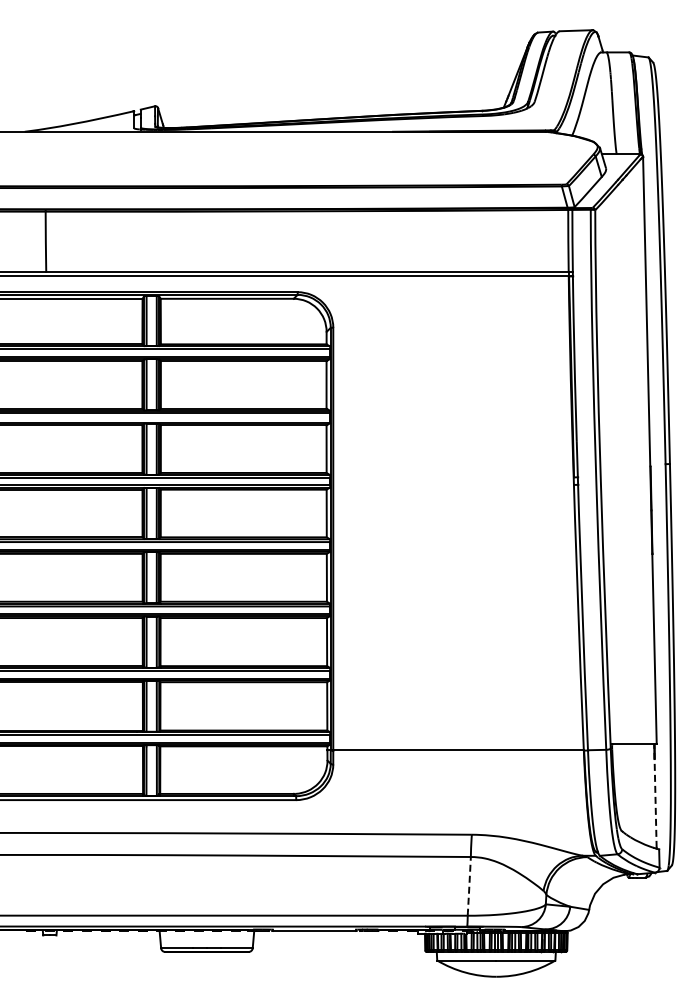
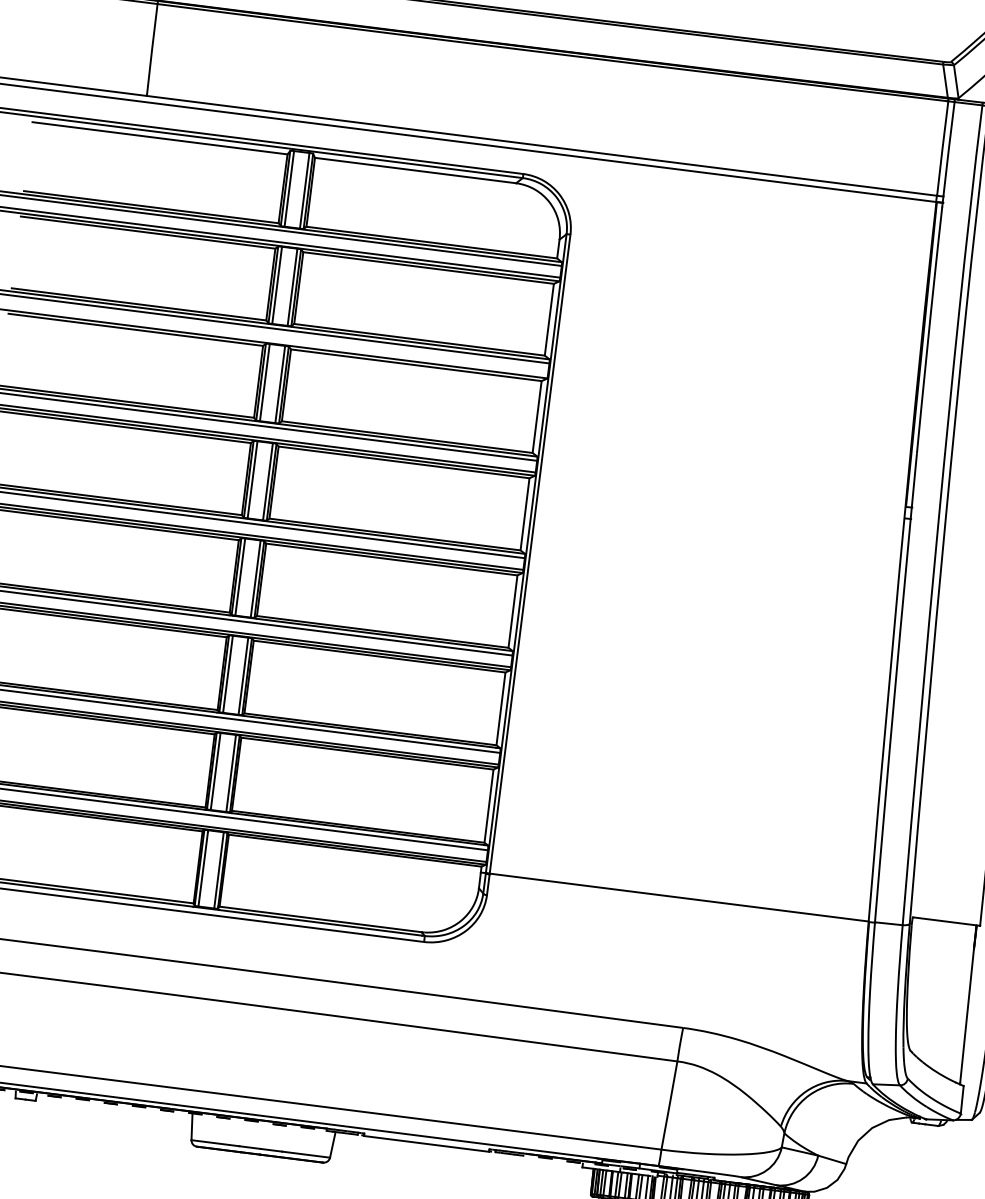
line: (655, 795) -> (968, 1003), dashed -> solid
arc: (469, 886) -> (669, 1105), dashed -> solid

